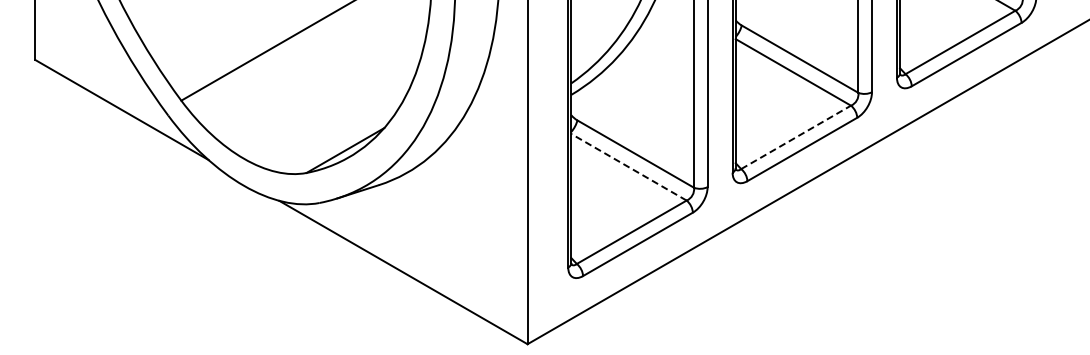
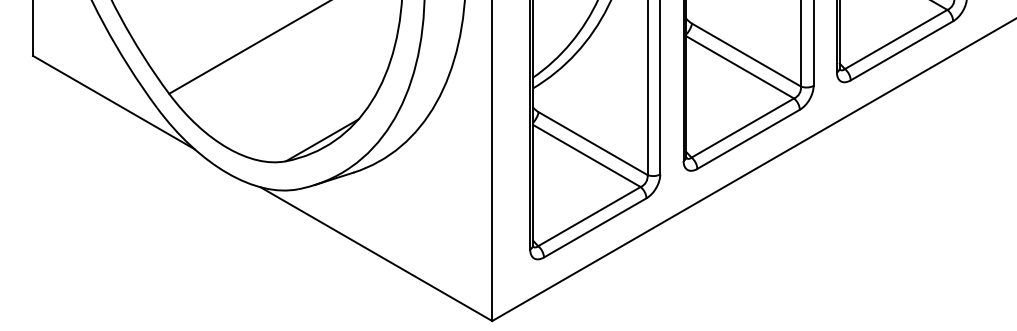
line: (796, 137) -> (743, 128), dashed -> solid
line: (629, 167) -> (587, 156), dashed -> solid

